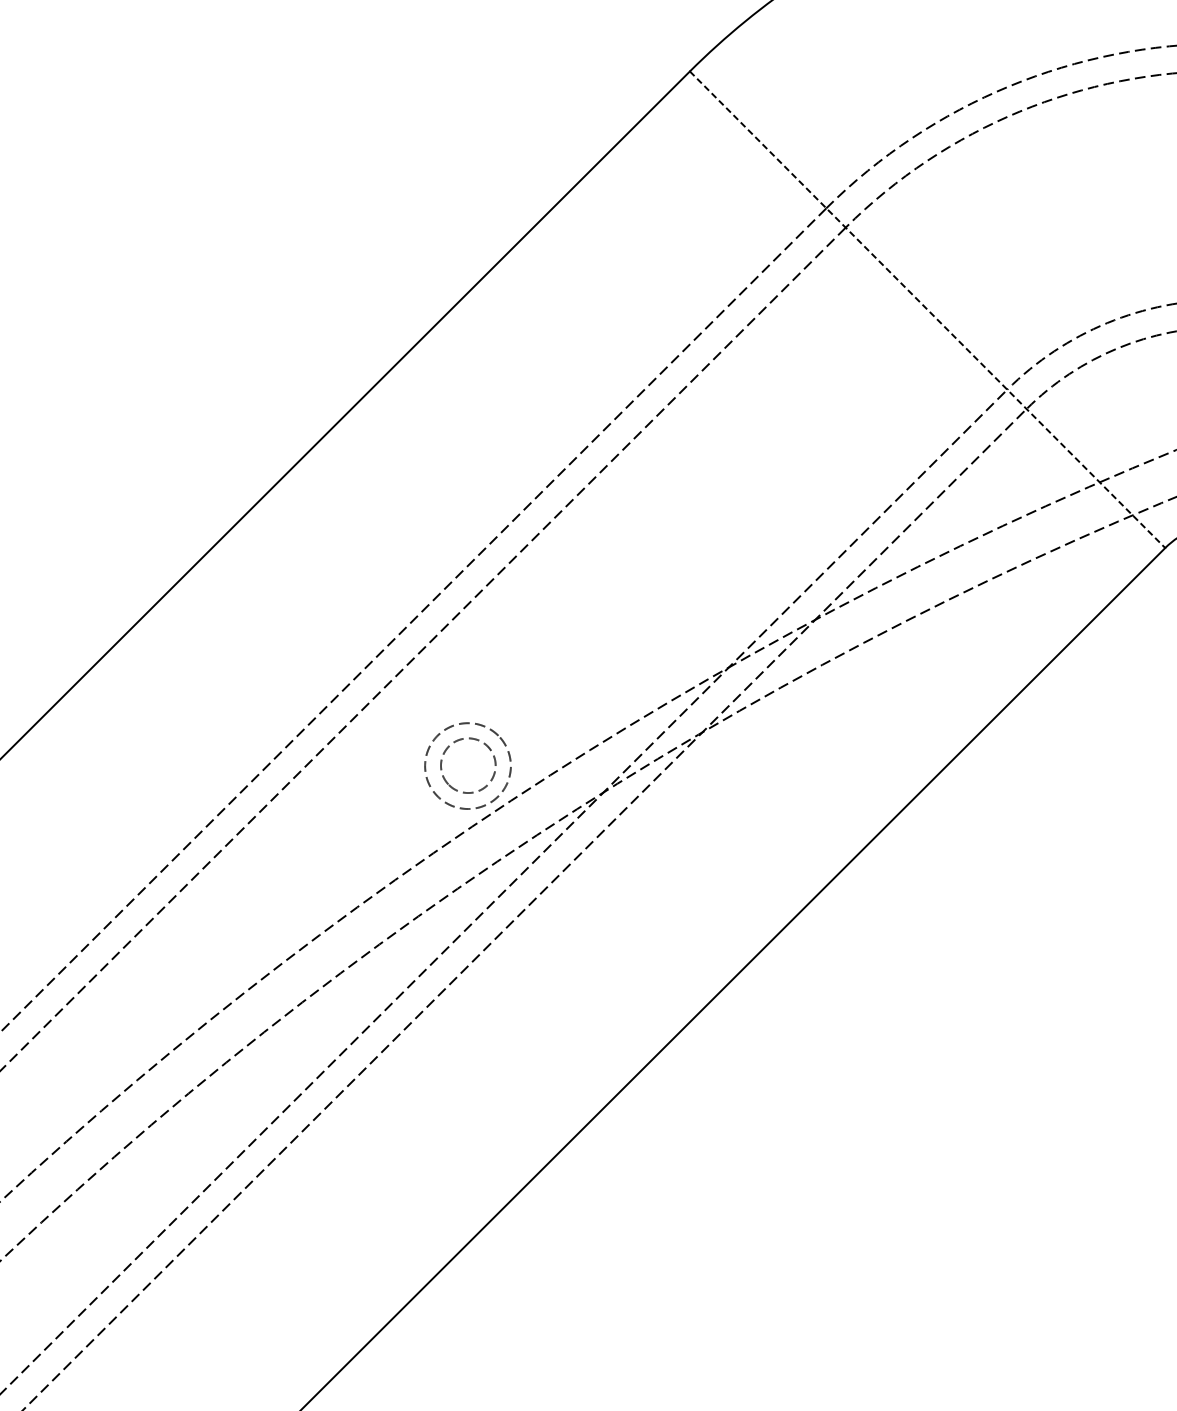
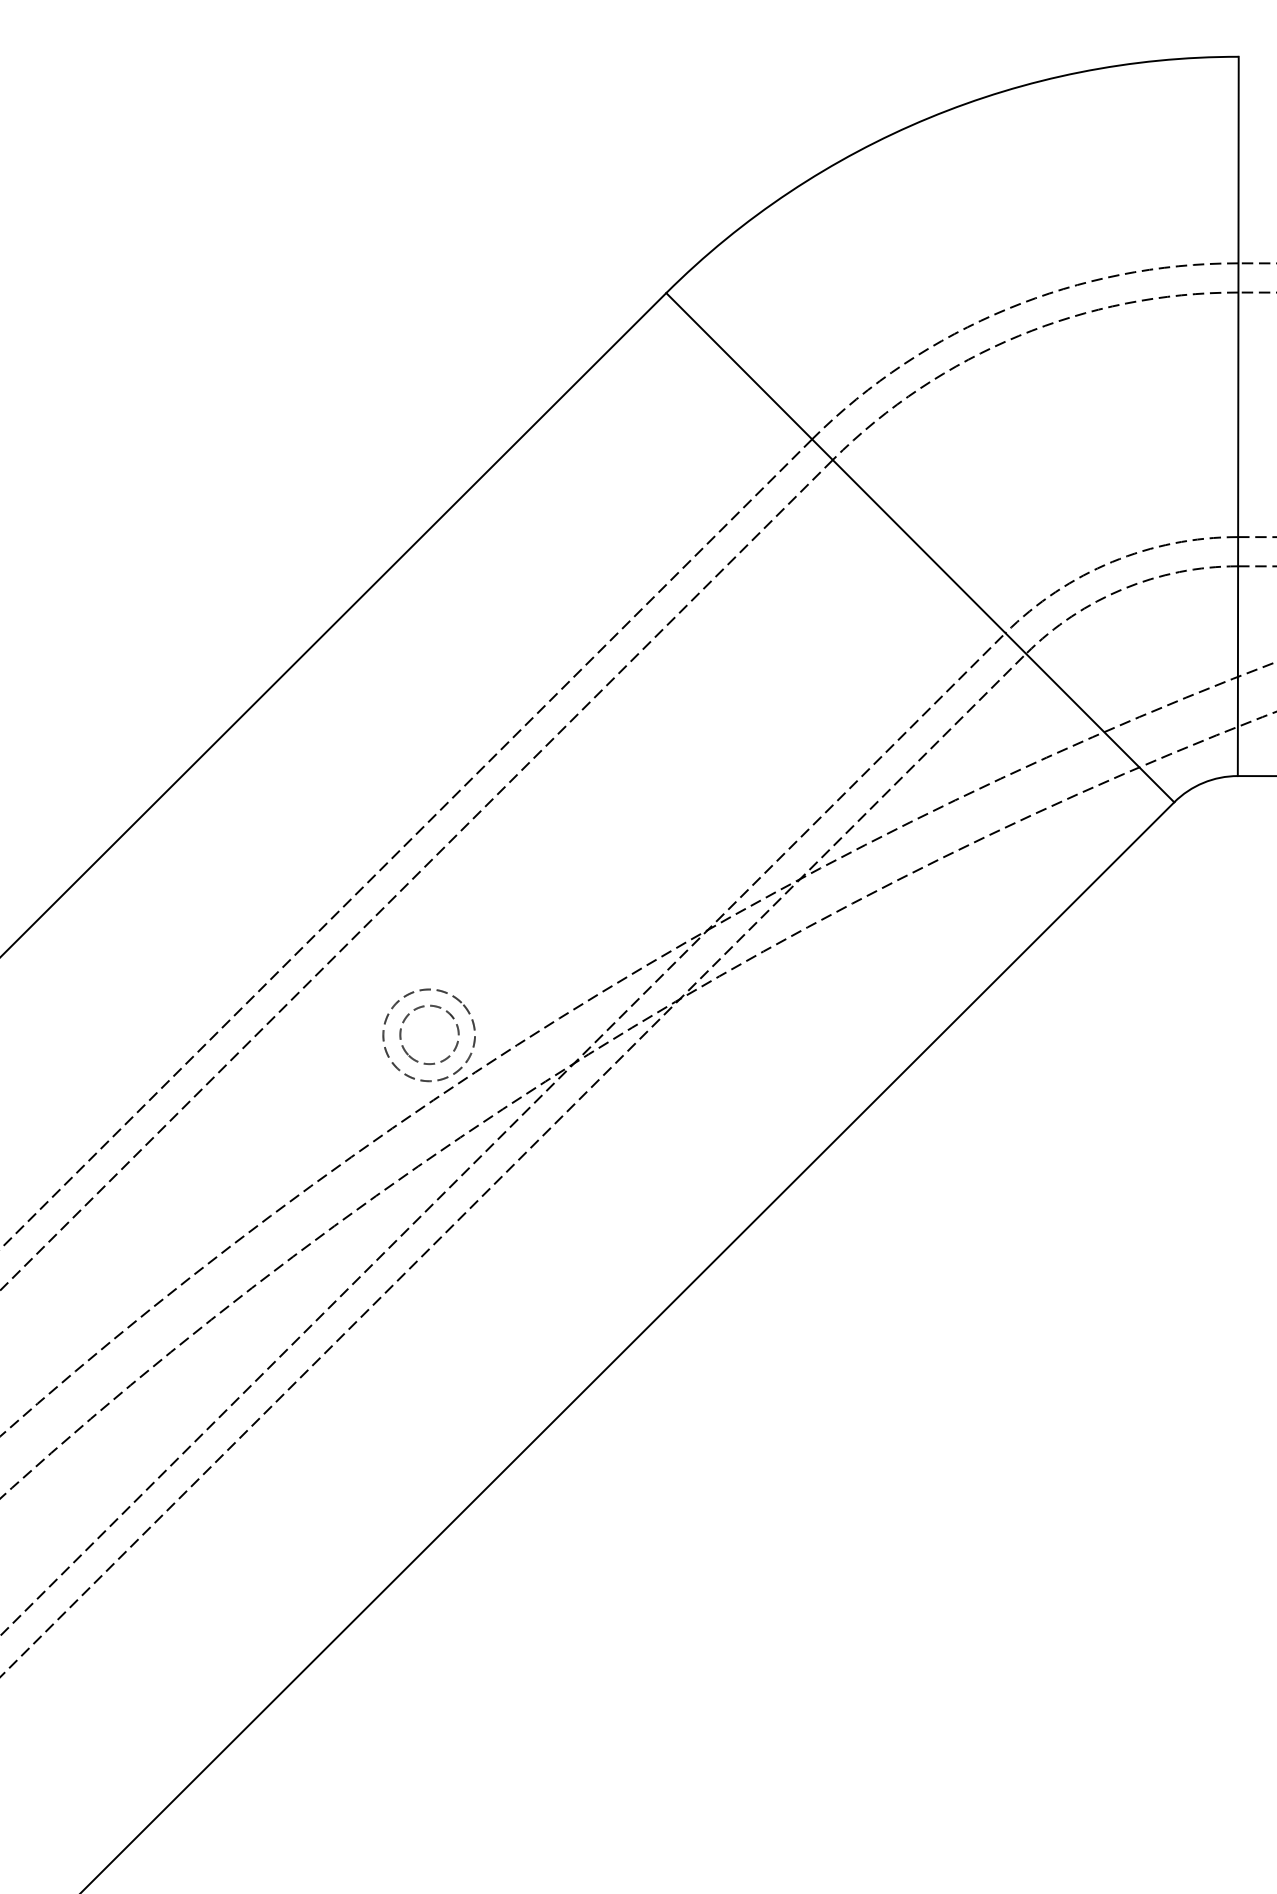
line: (927, 309) -> (920, 547), dashed -> solid

